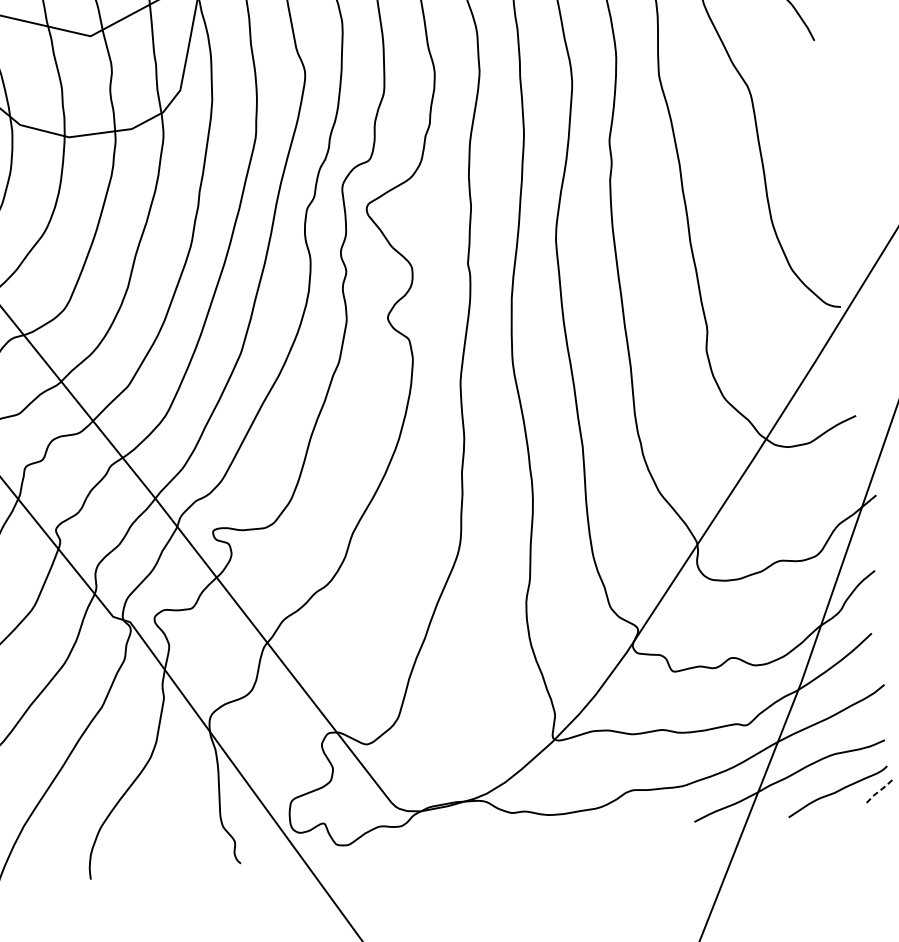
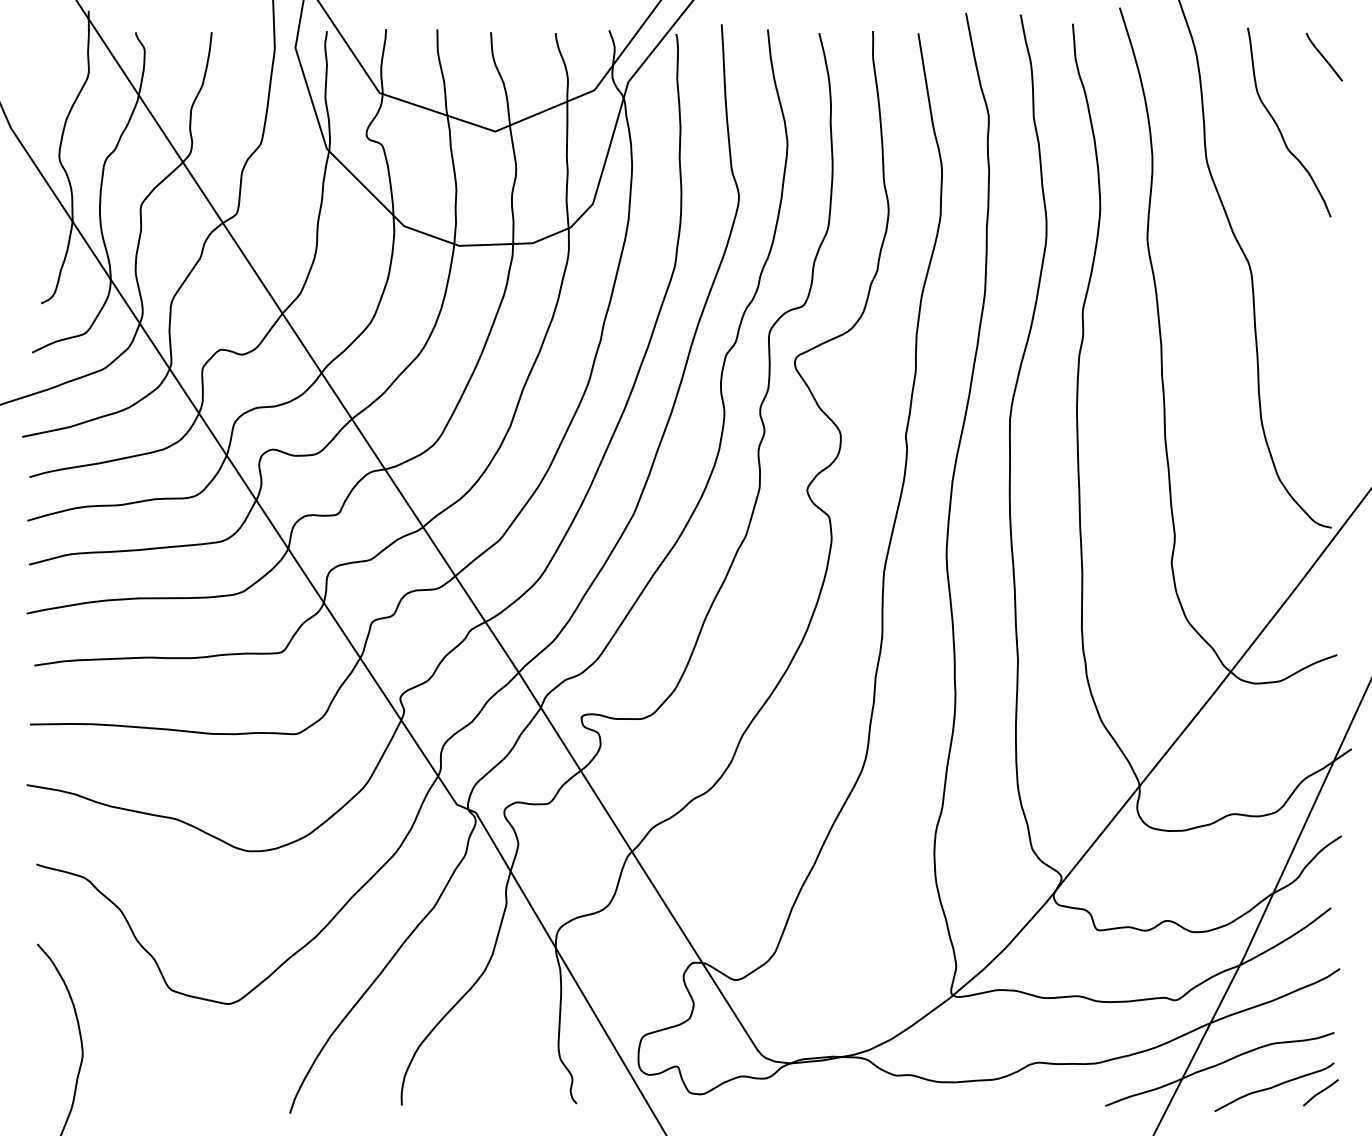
line: (877, 792) -> (1319, 1092), dashed -> solid

